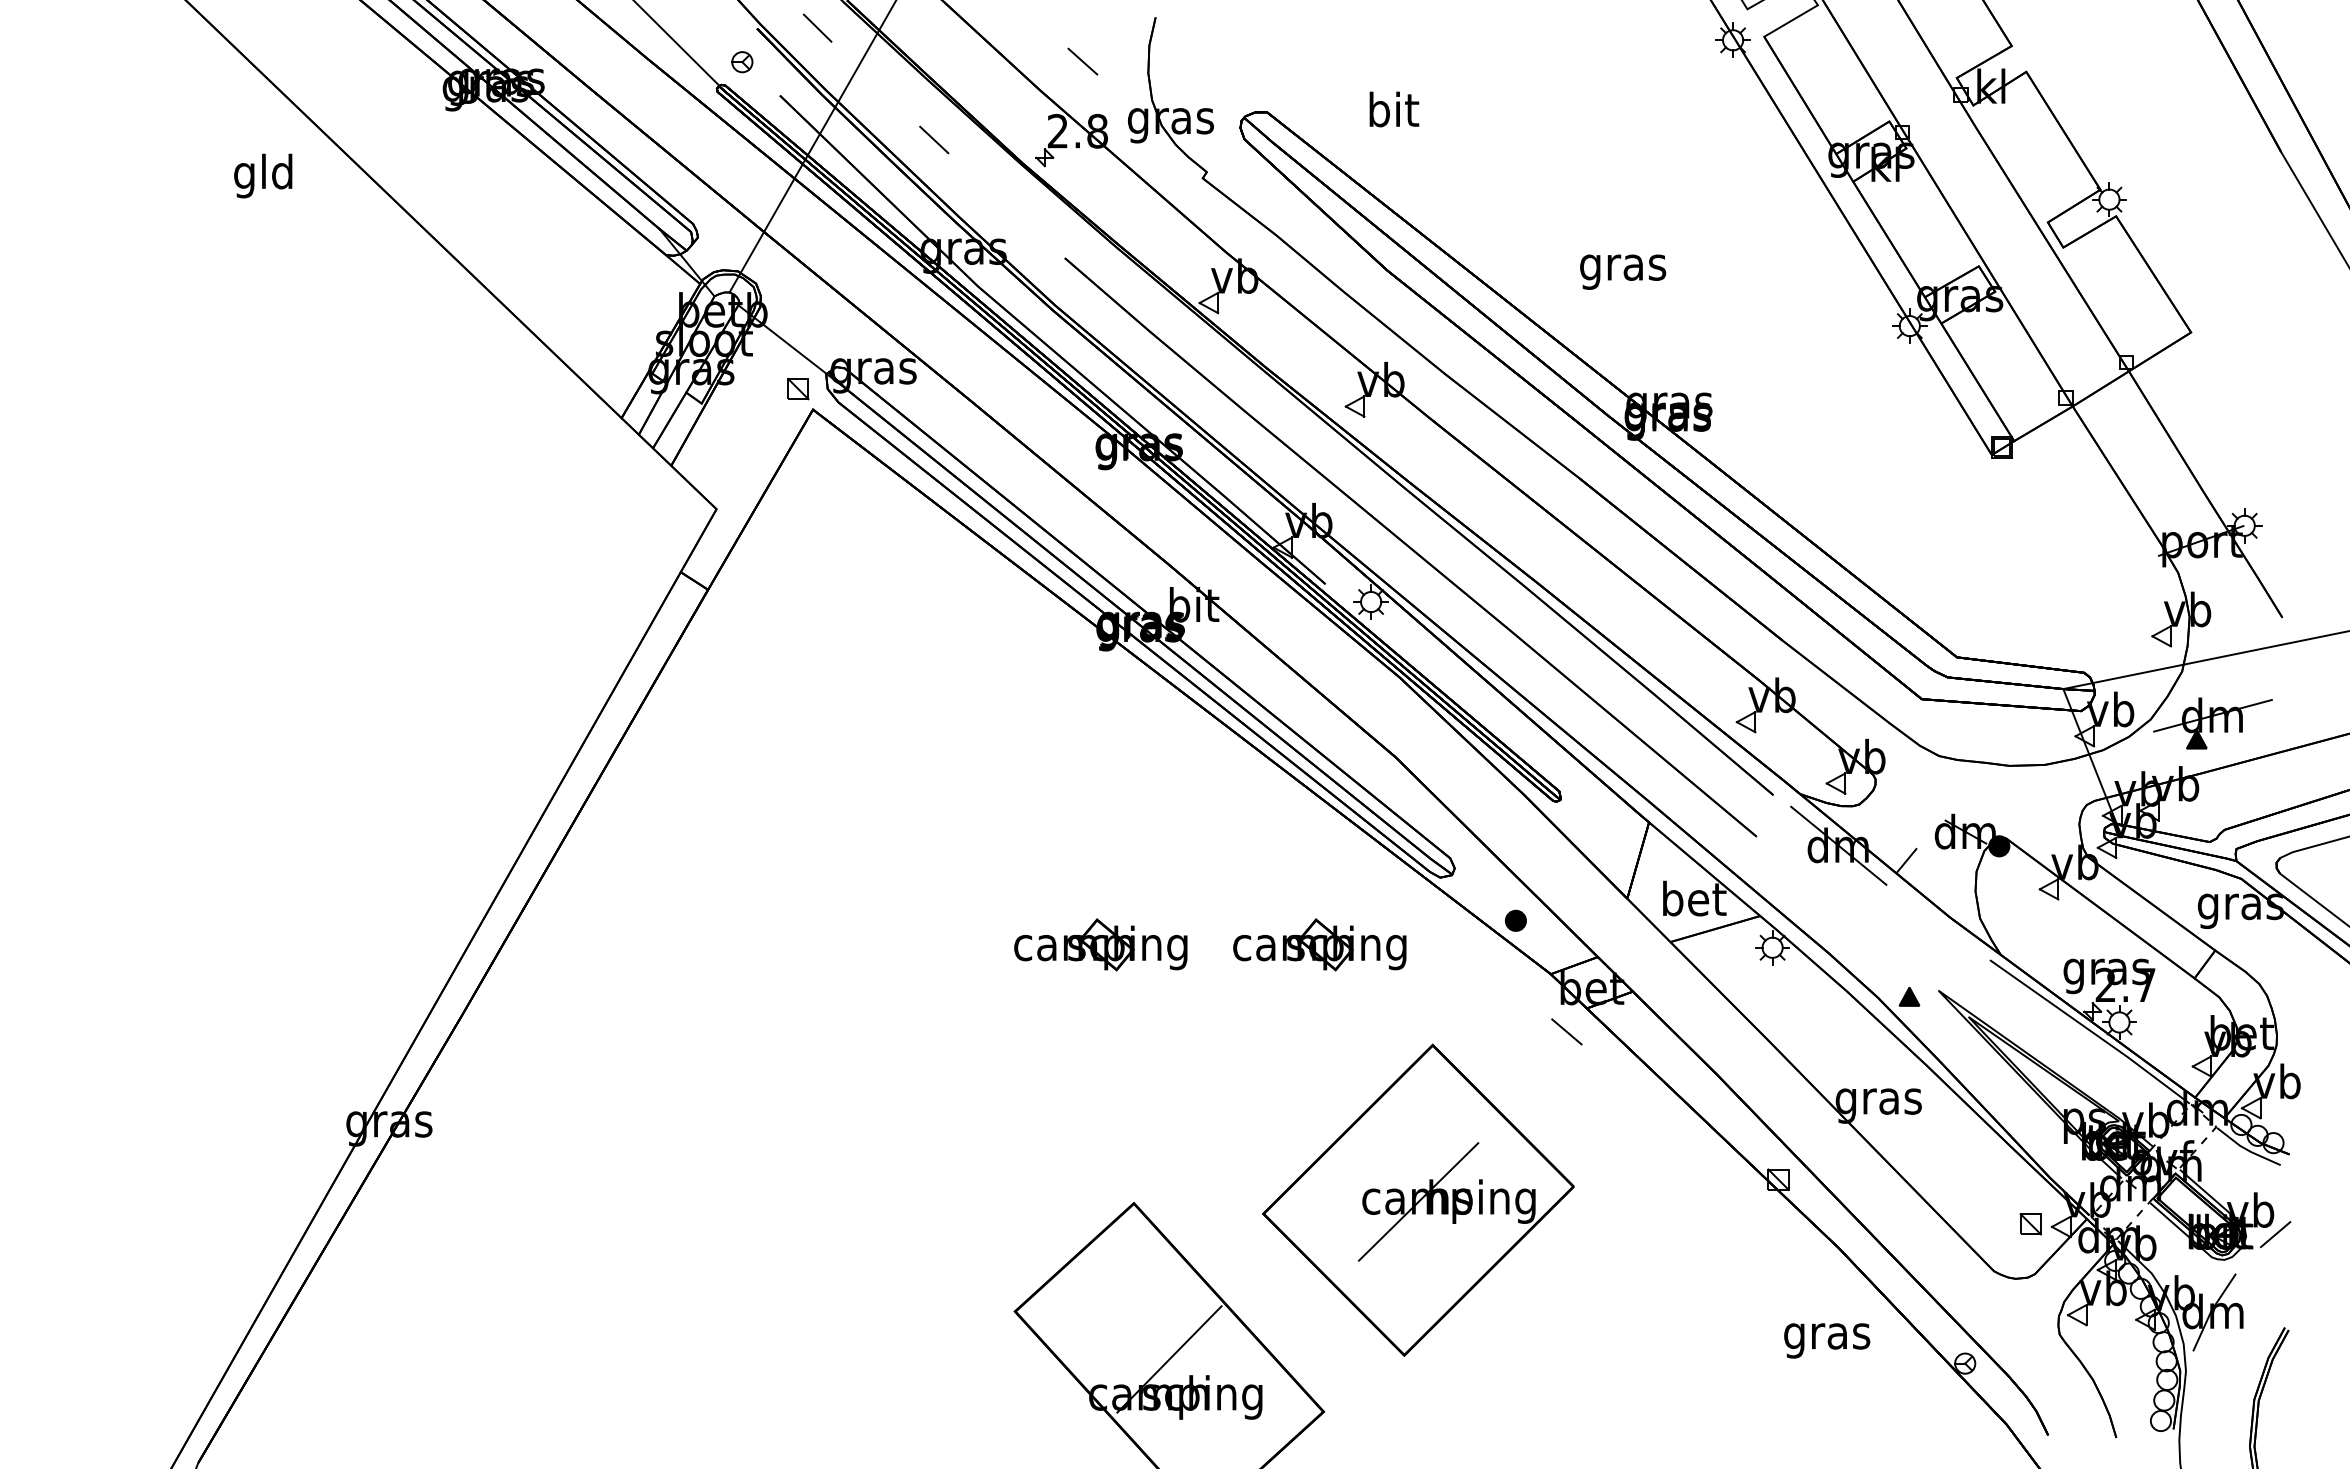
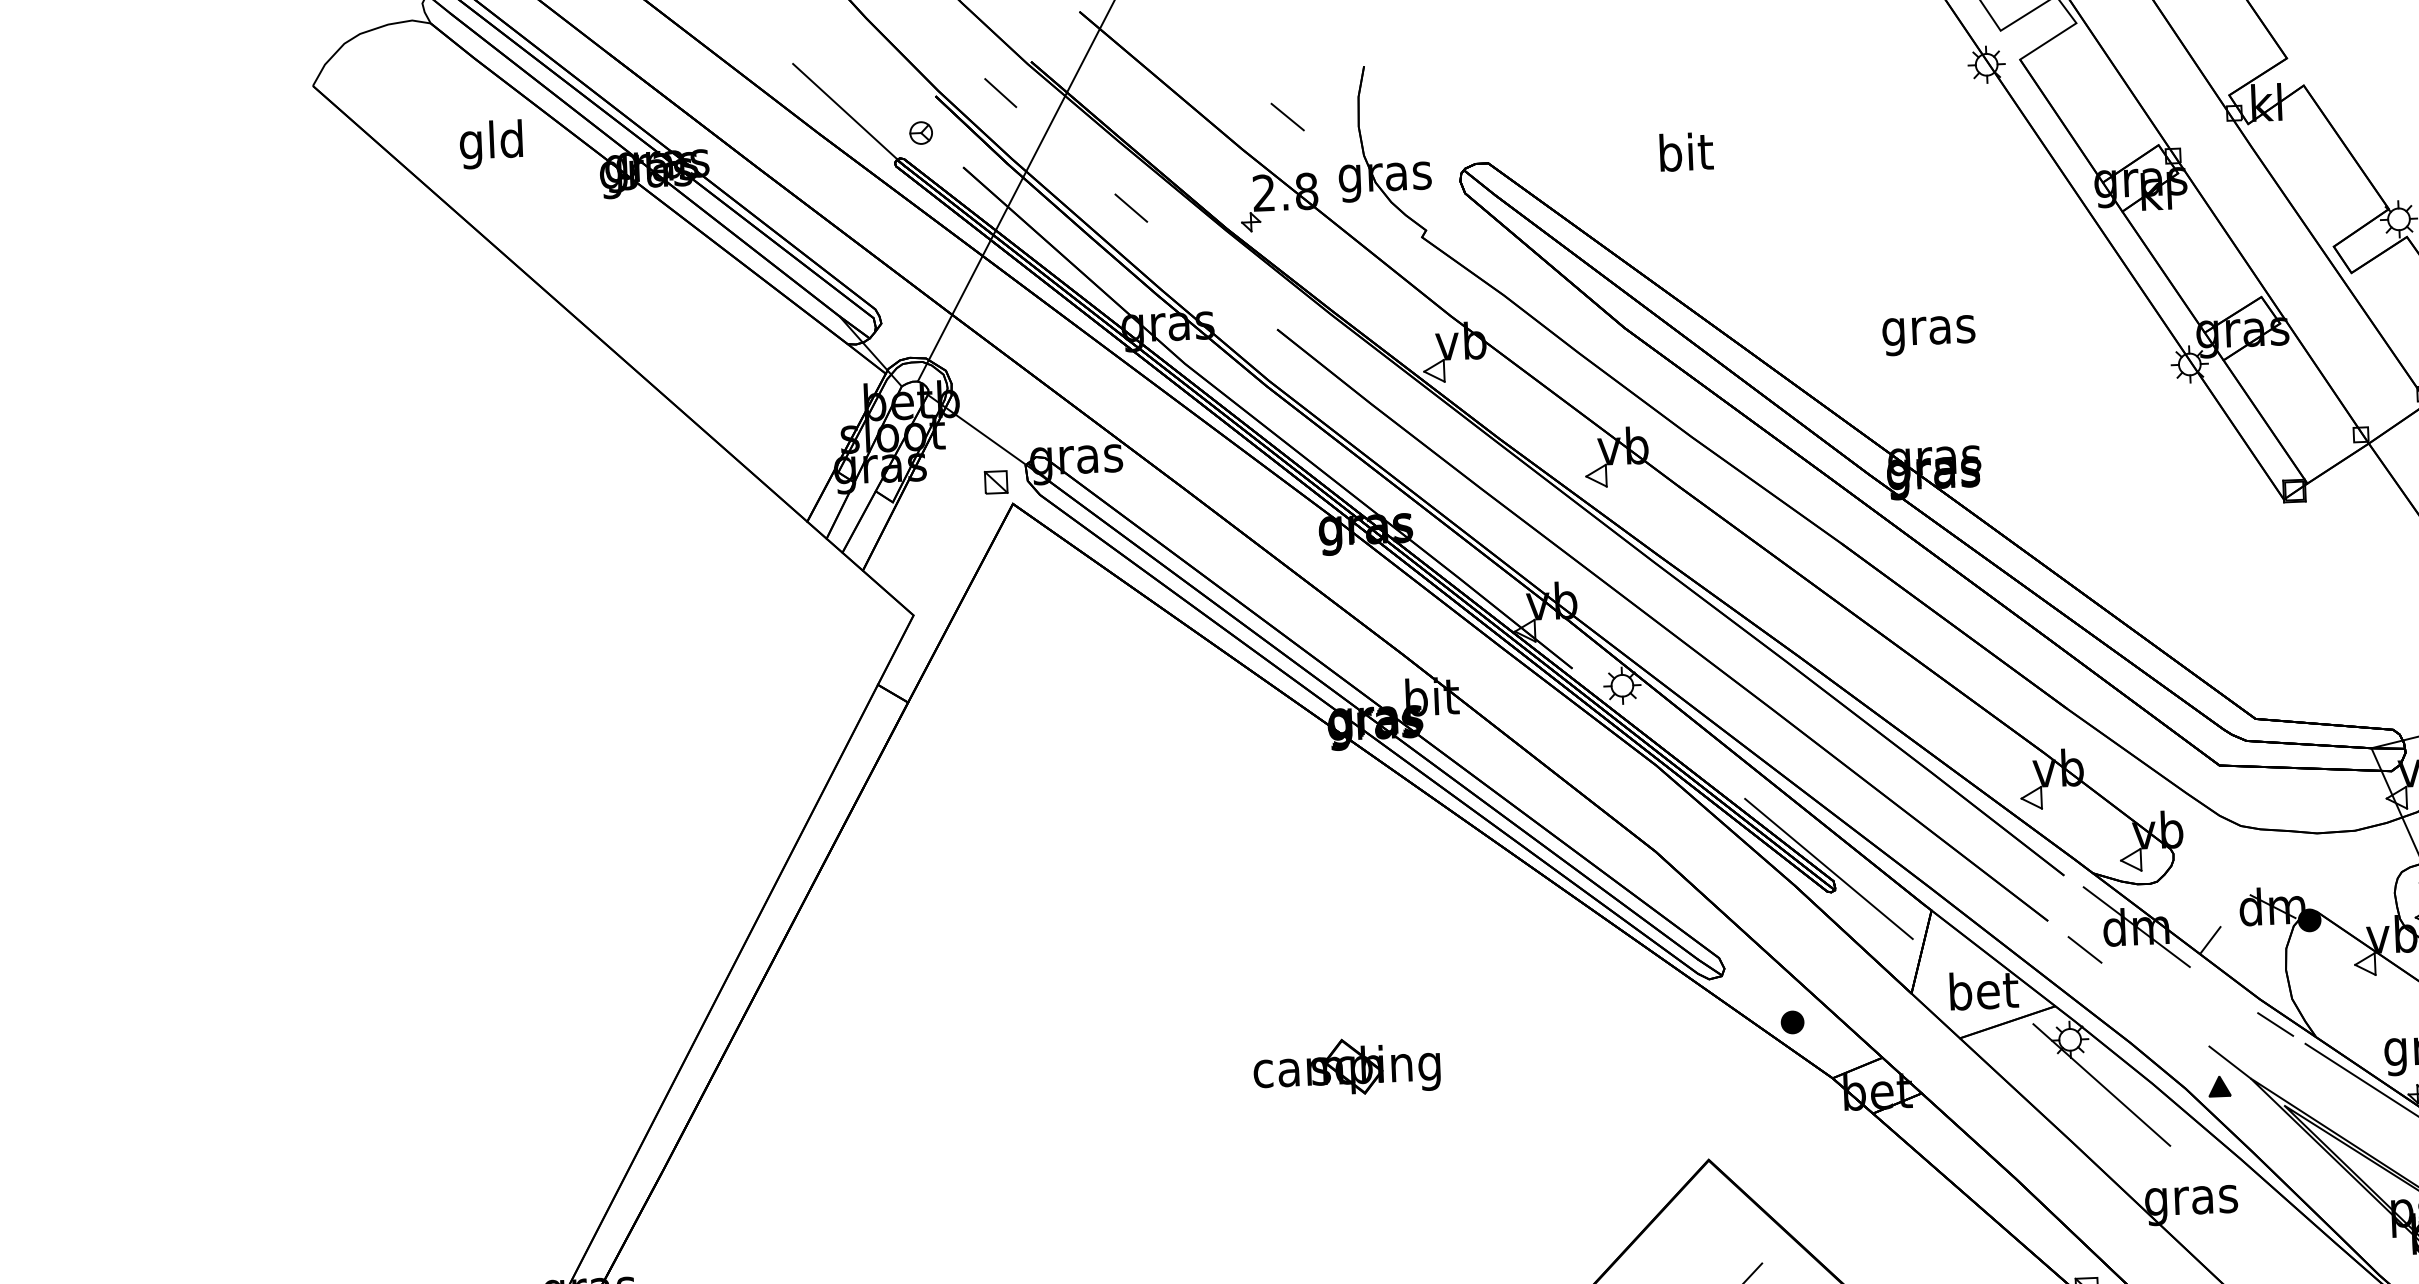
text: (1394, 109) -> (1686, 151), moved
text: (263, 175) -> (491, 143), moved
text: (1623, 271) -> (1929, 334), moved
line: (1555, 779) -> (1828, 868), added
line: (1963, 941) -> (2275, 1024), added
part: (1319, 944) -> (1582, 1056), removed
line: (1919, 974) -> (2229, 1062), added
line: (1800, 990) -> (2102, 1084), added
line: (1566, 1031) -> (2084, 949), moved

